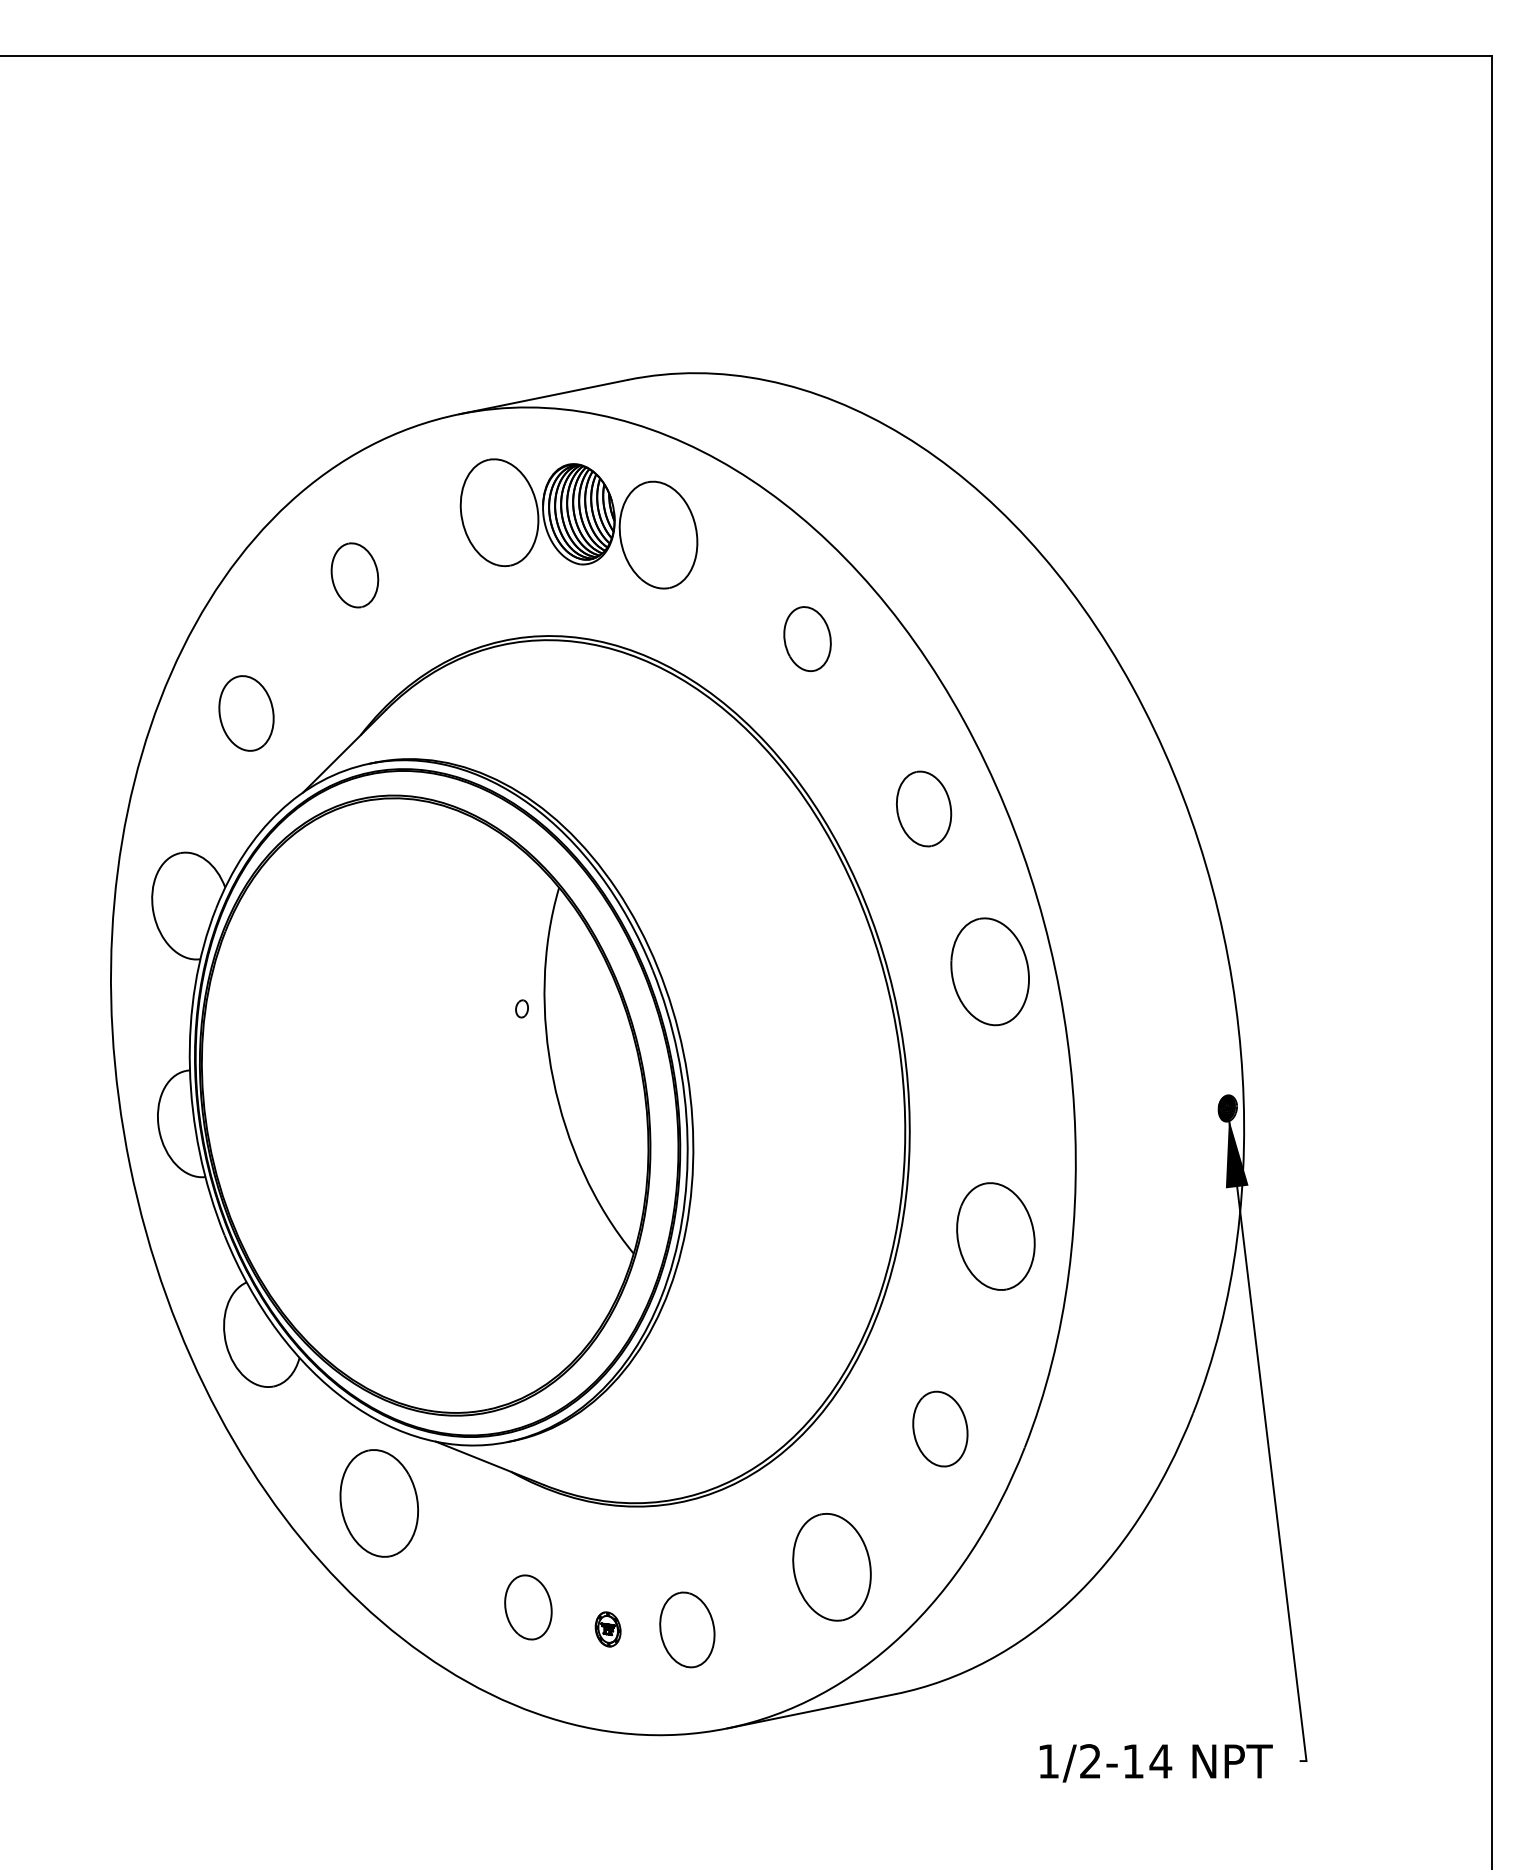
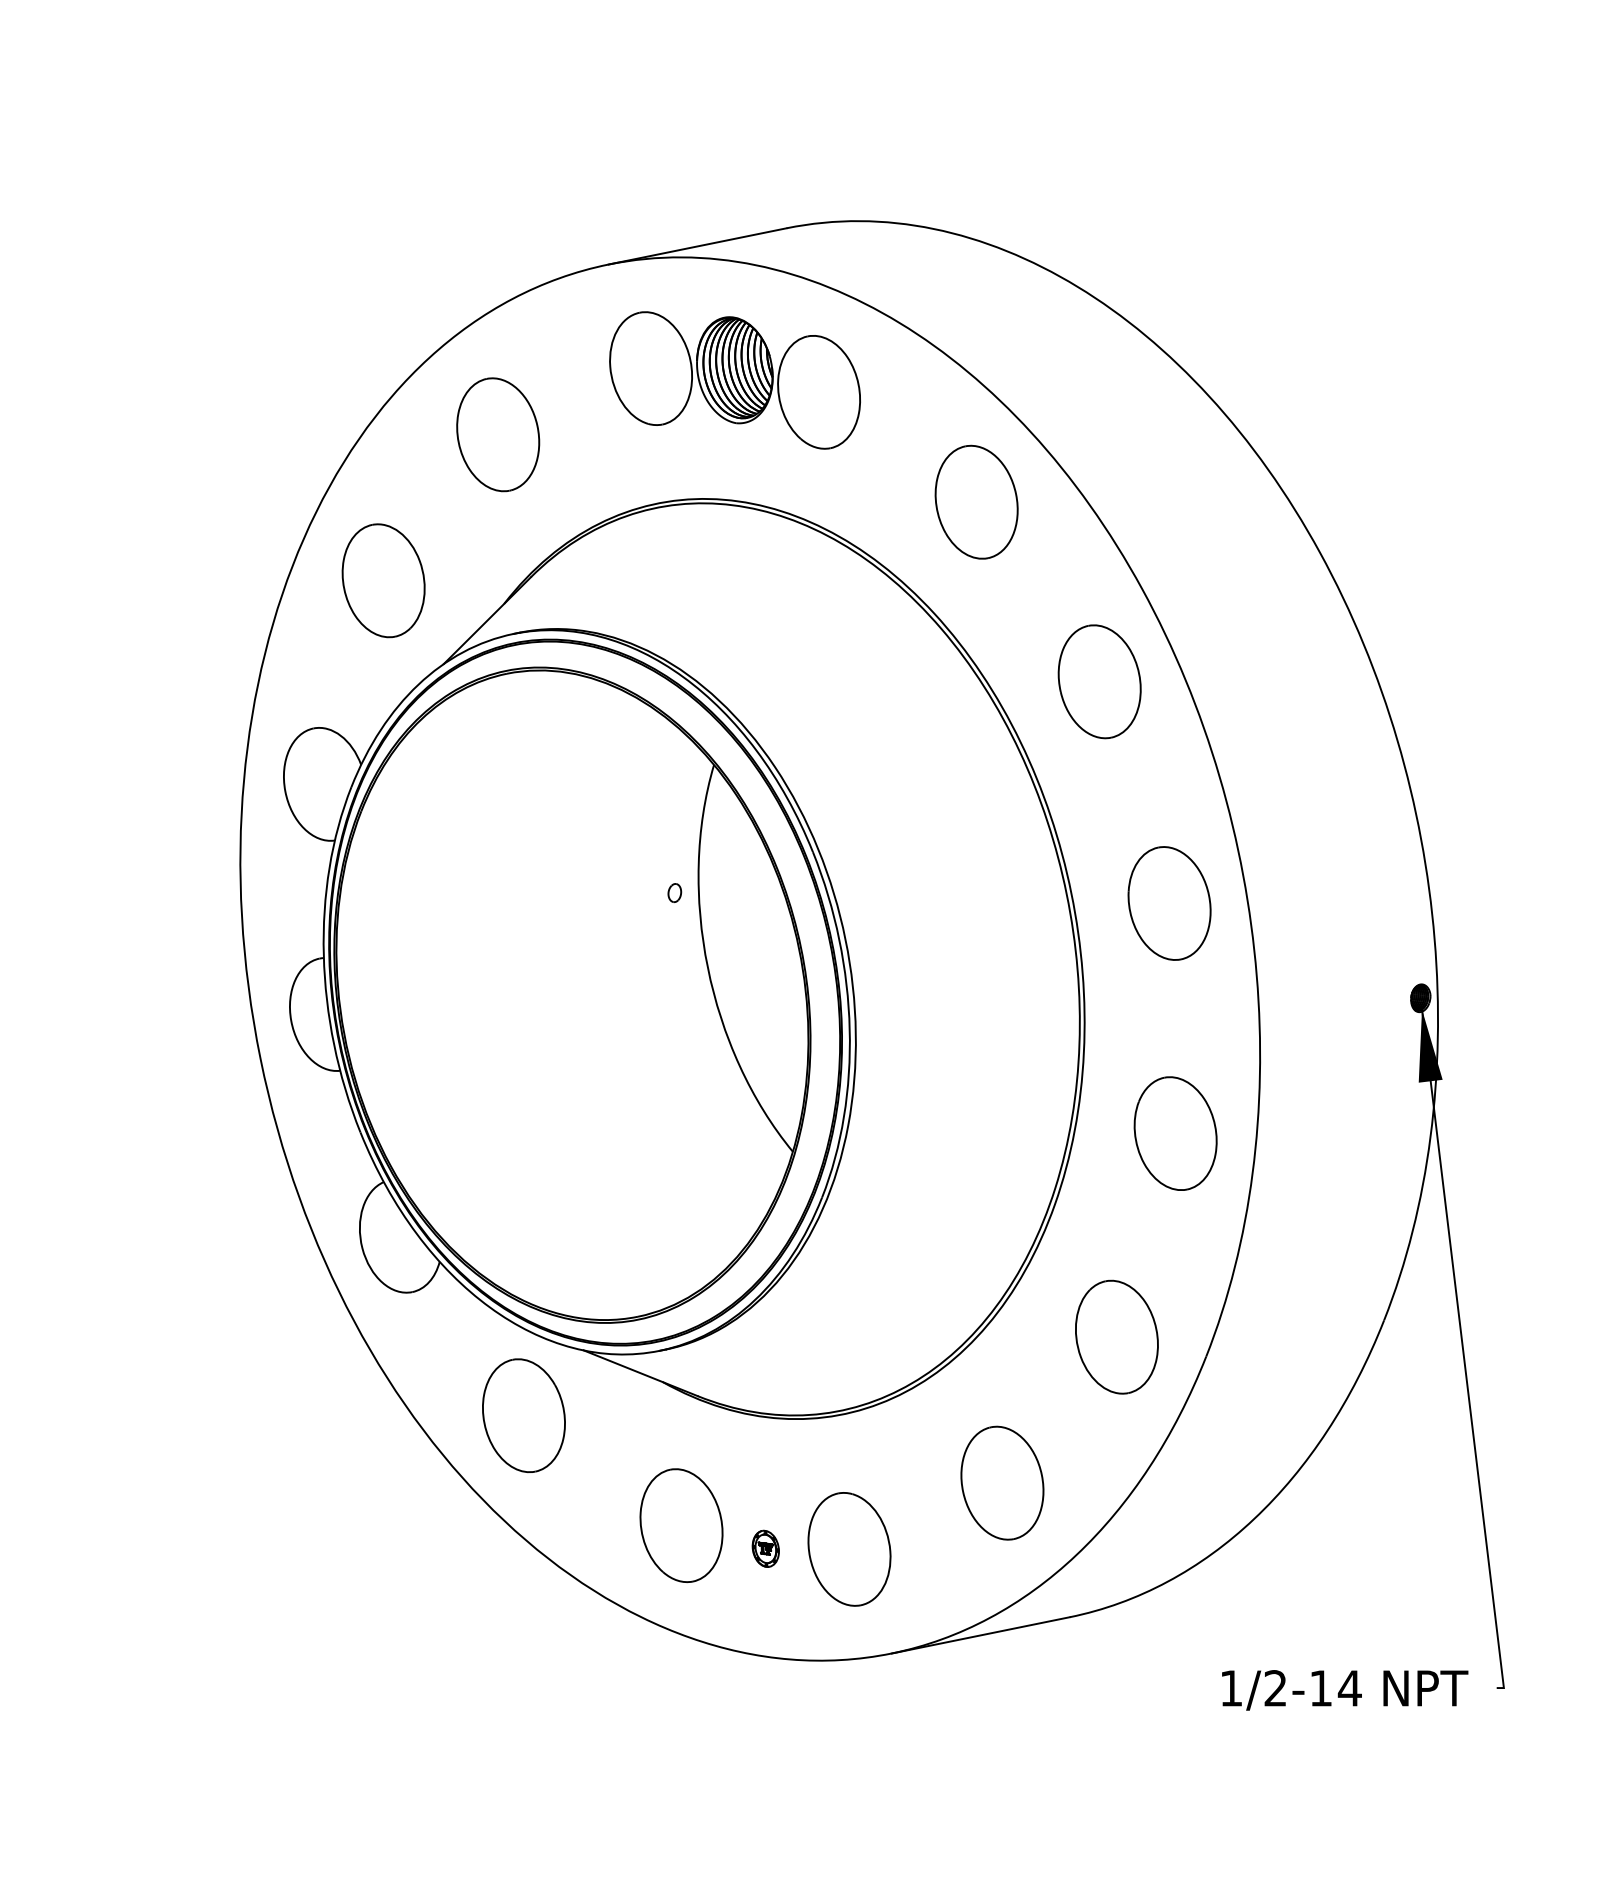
part: (354, 575) -> (497, 434), size x1.67
part: (807, 638) -> (976, 501), size x1.67
part: (246, 713) -> (383, 580), size x1.43
part: (923, 808) -> (1099, 681), size x1.43
part: (989, 971) -> (1168, 903), moved
part: (940, 1428) -> (1117, 1336), size x1.43
part: (528, 1607) -> (681, 1525), size x1.67
part: (687, 1629) -> (849, 1548), size x1.43

